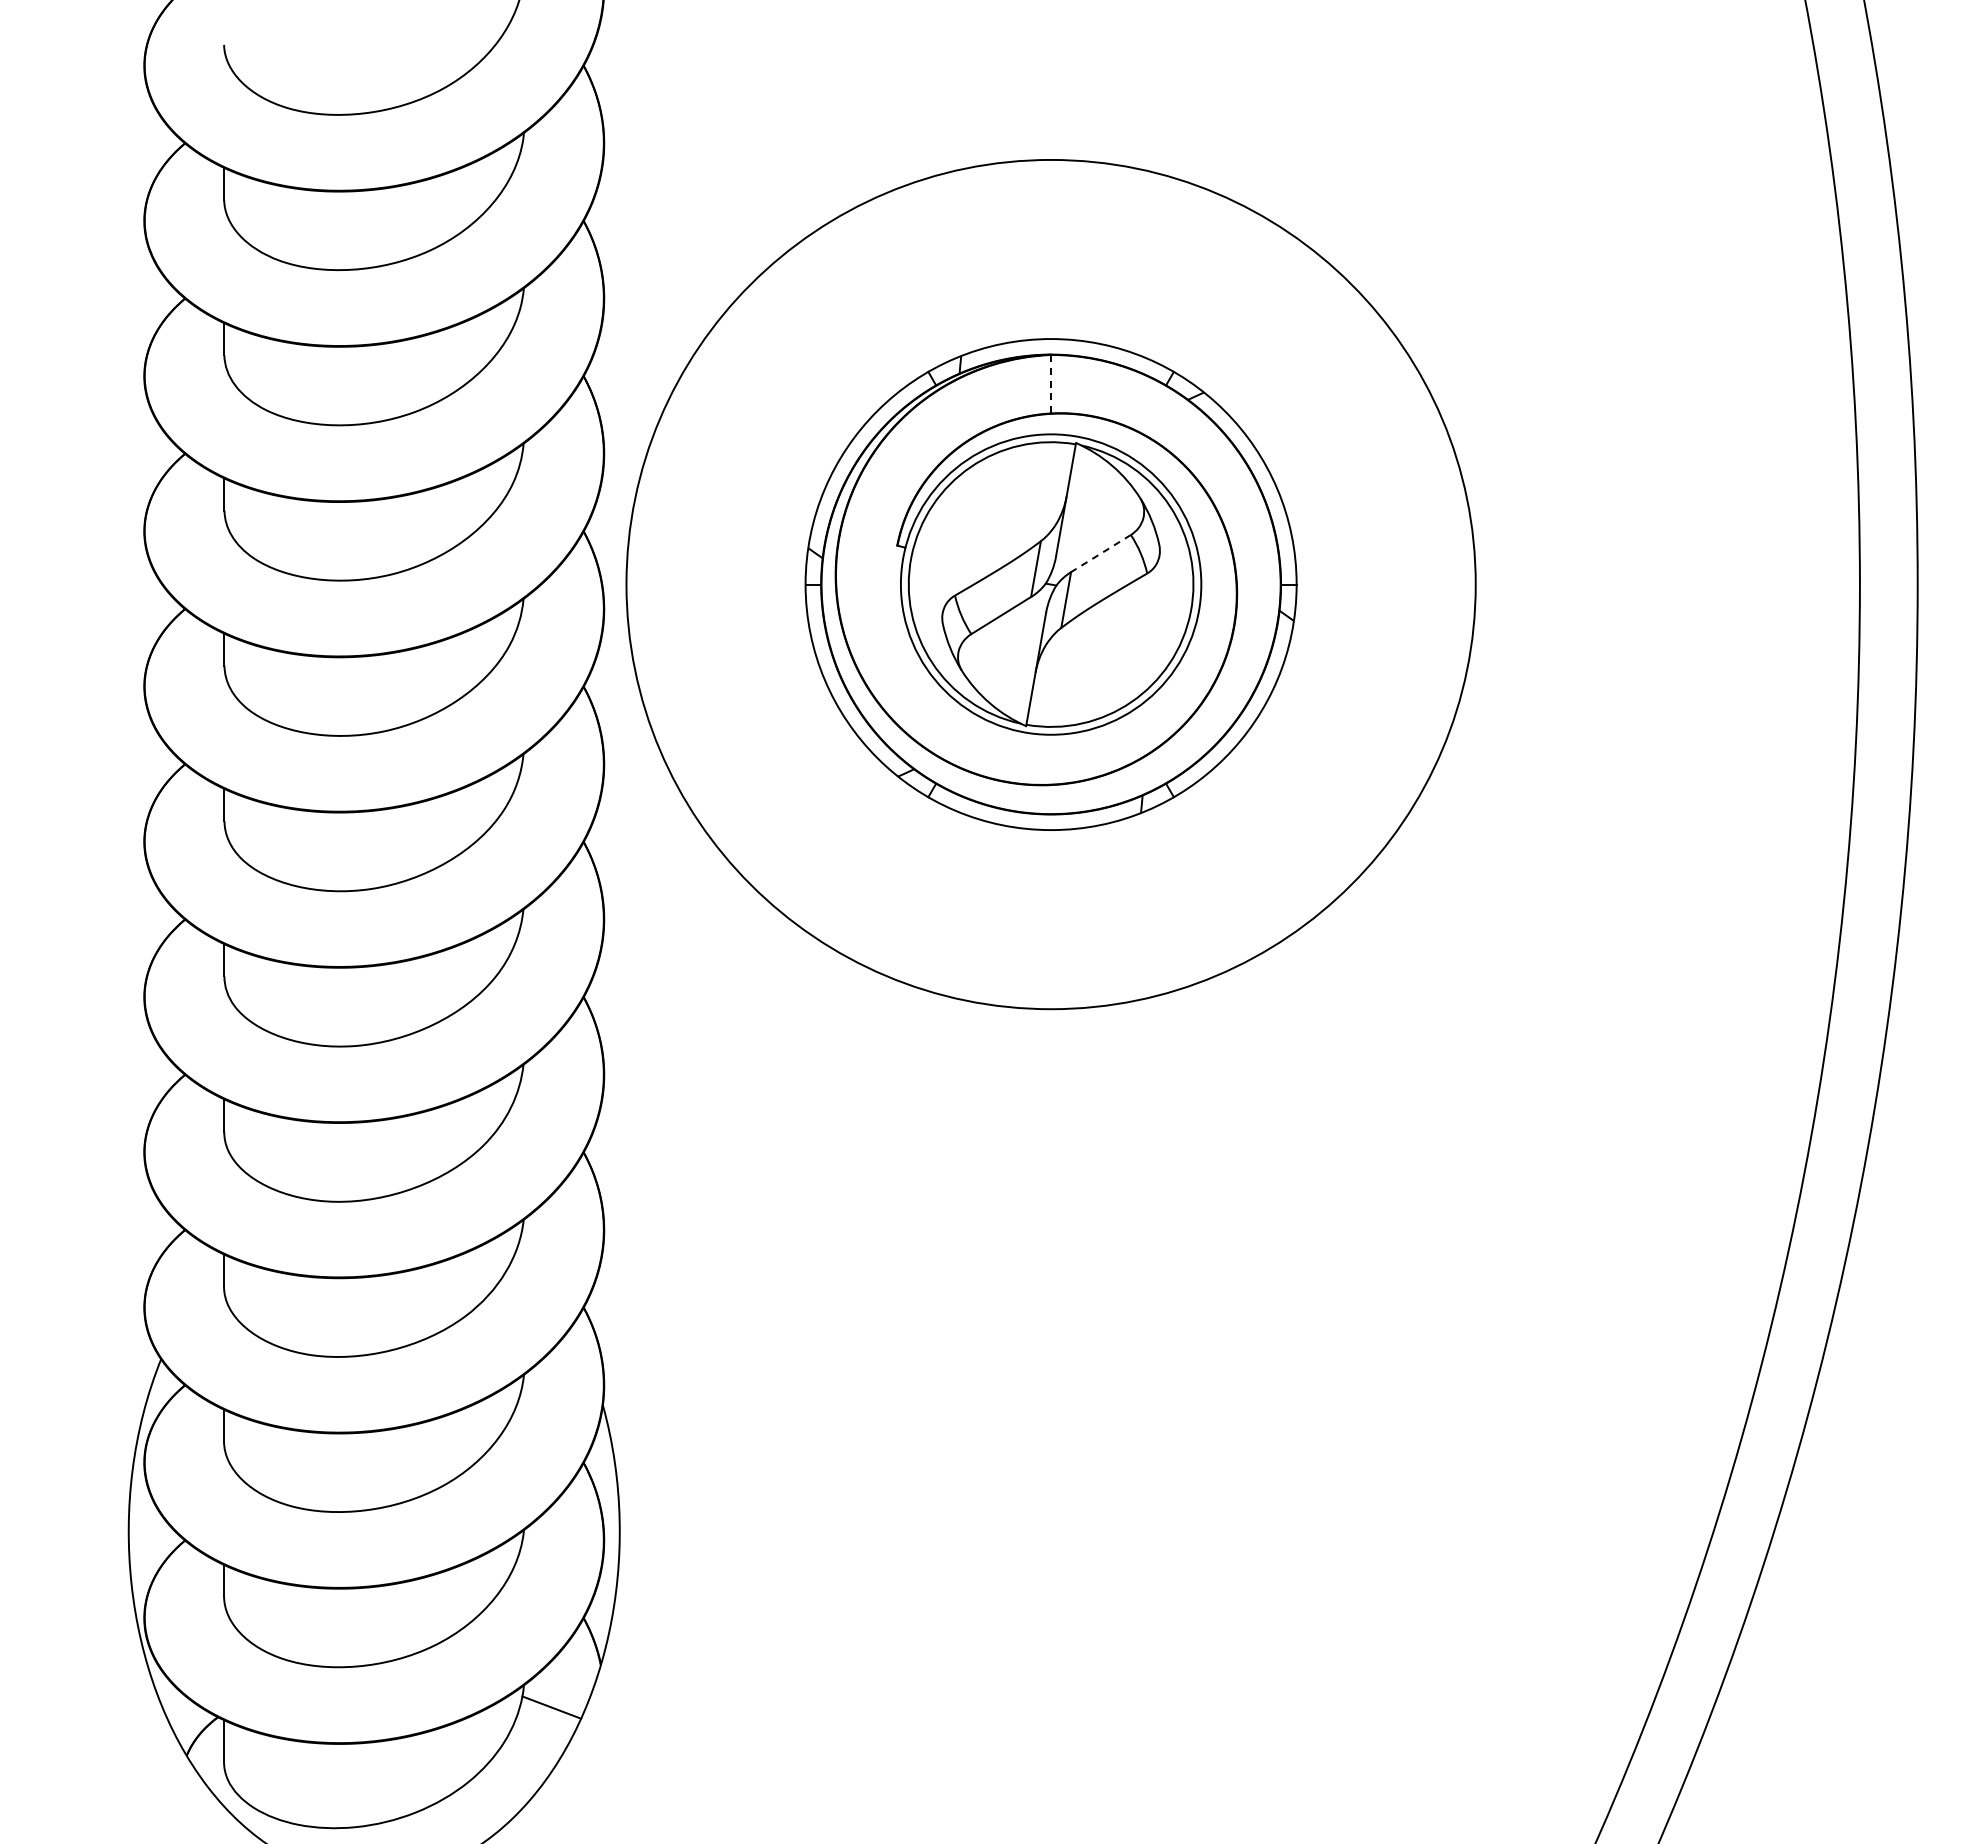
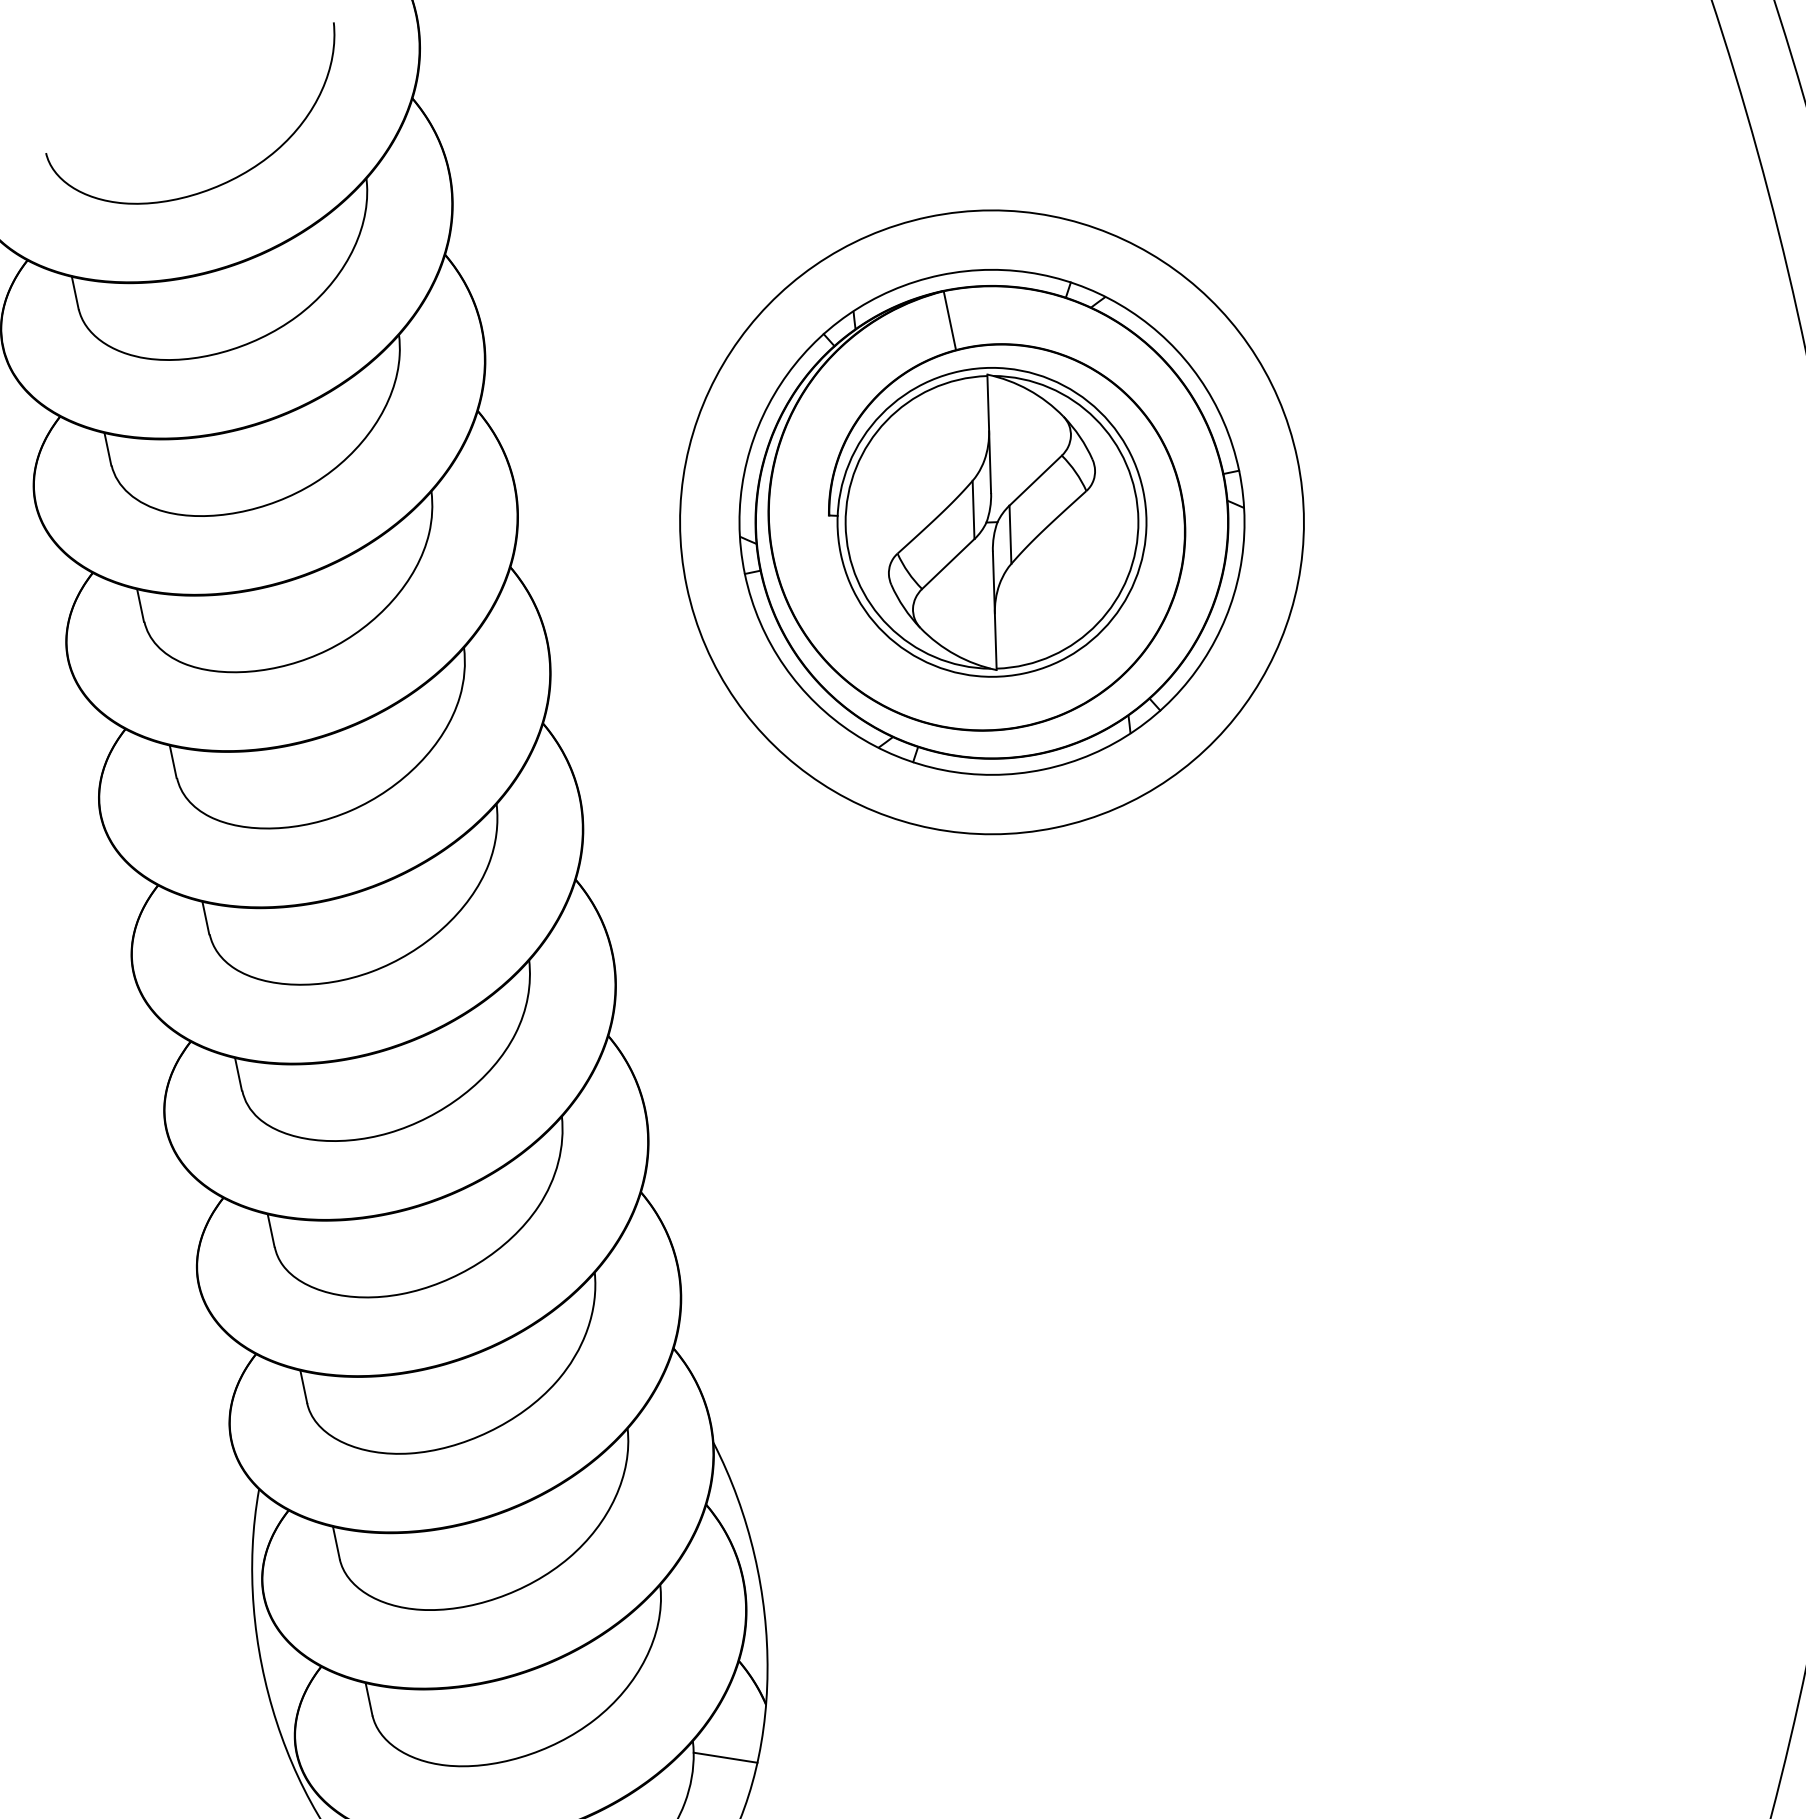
line: (1051, 384) -> (950, 320), dashed -> solid
line: (1100, 553) -> (1035, 480), dashed -> solid
circle: (1050, 584) -> (991, 522), size x0.71

